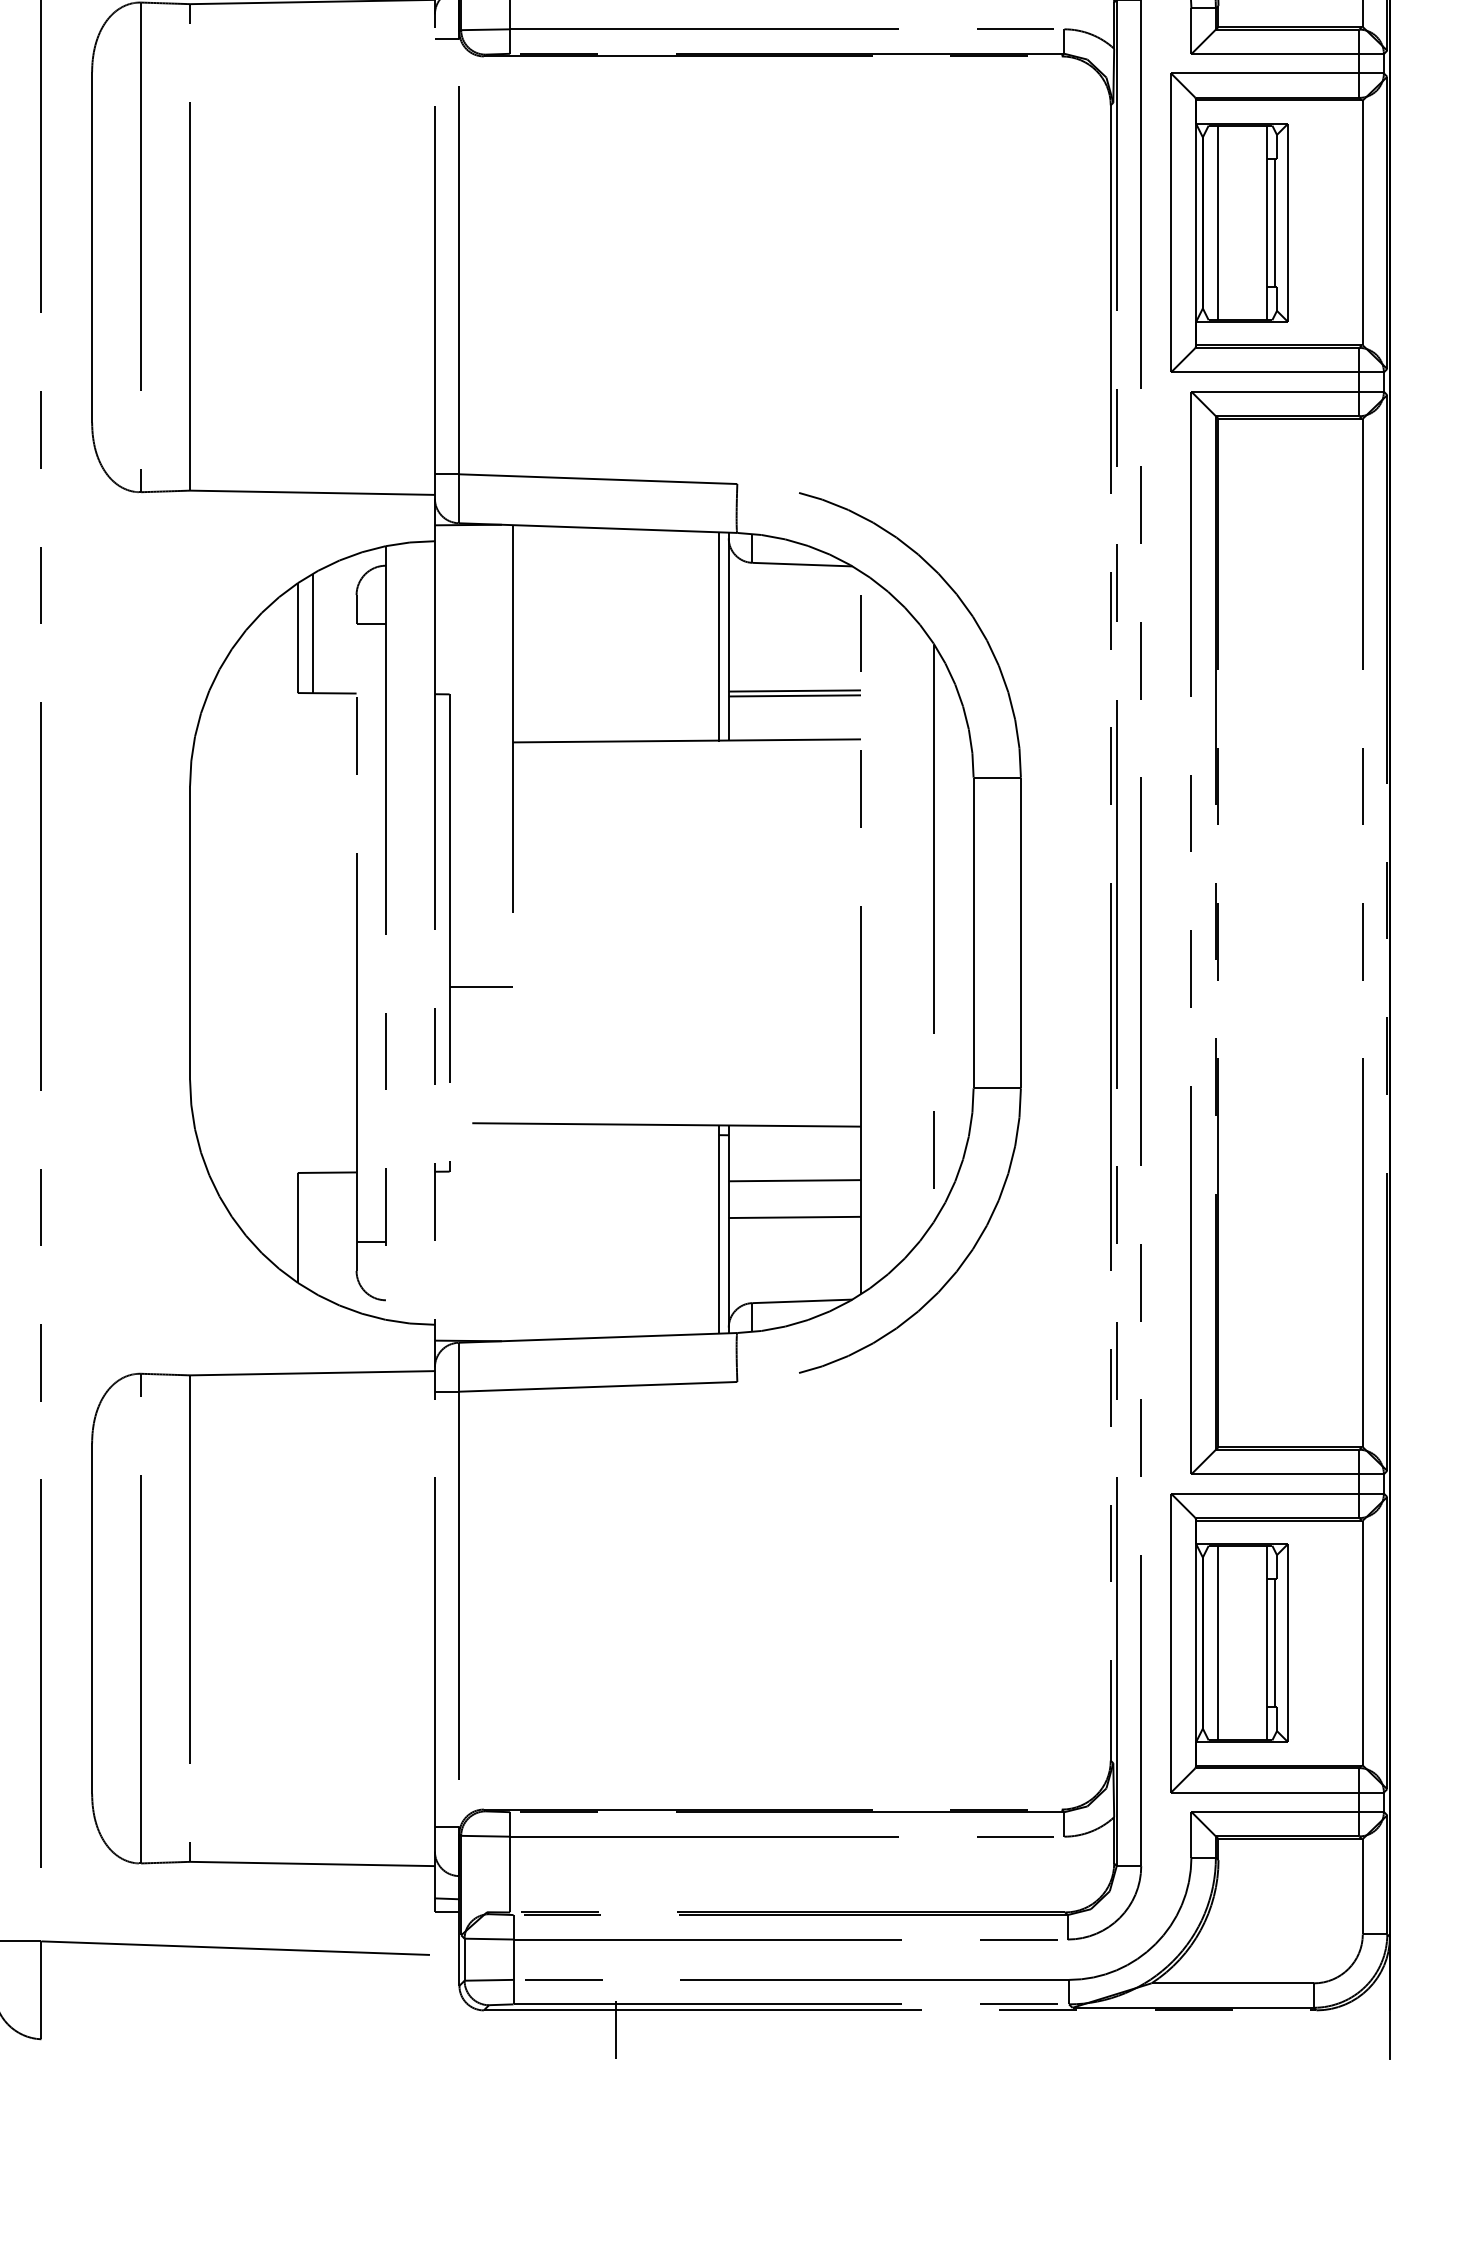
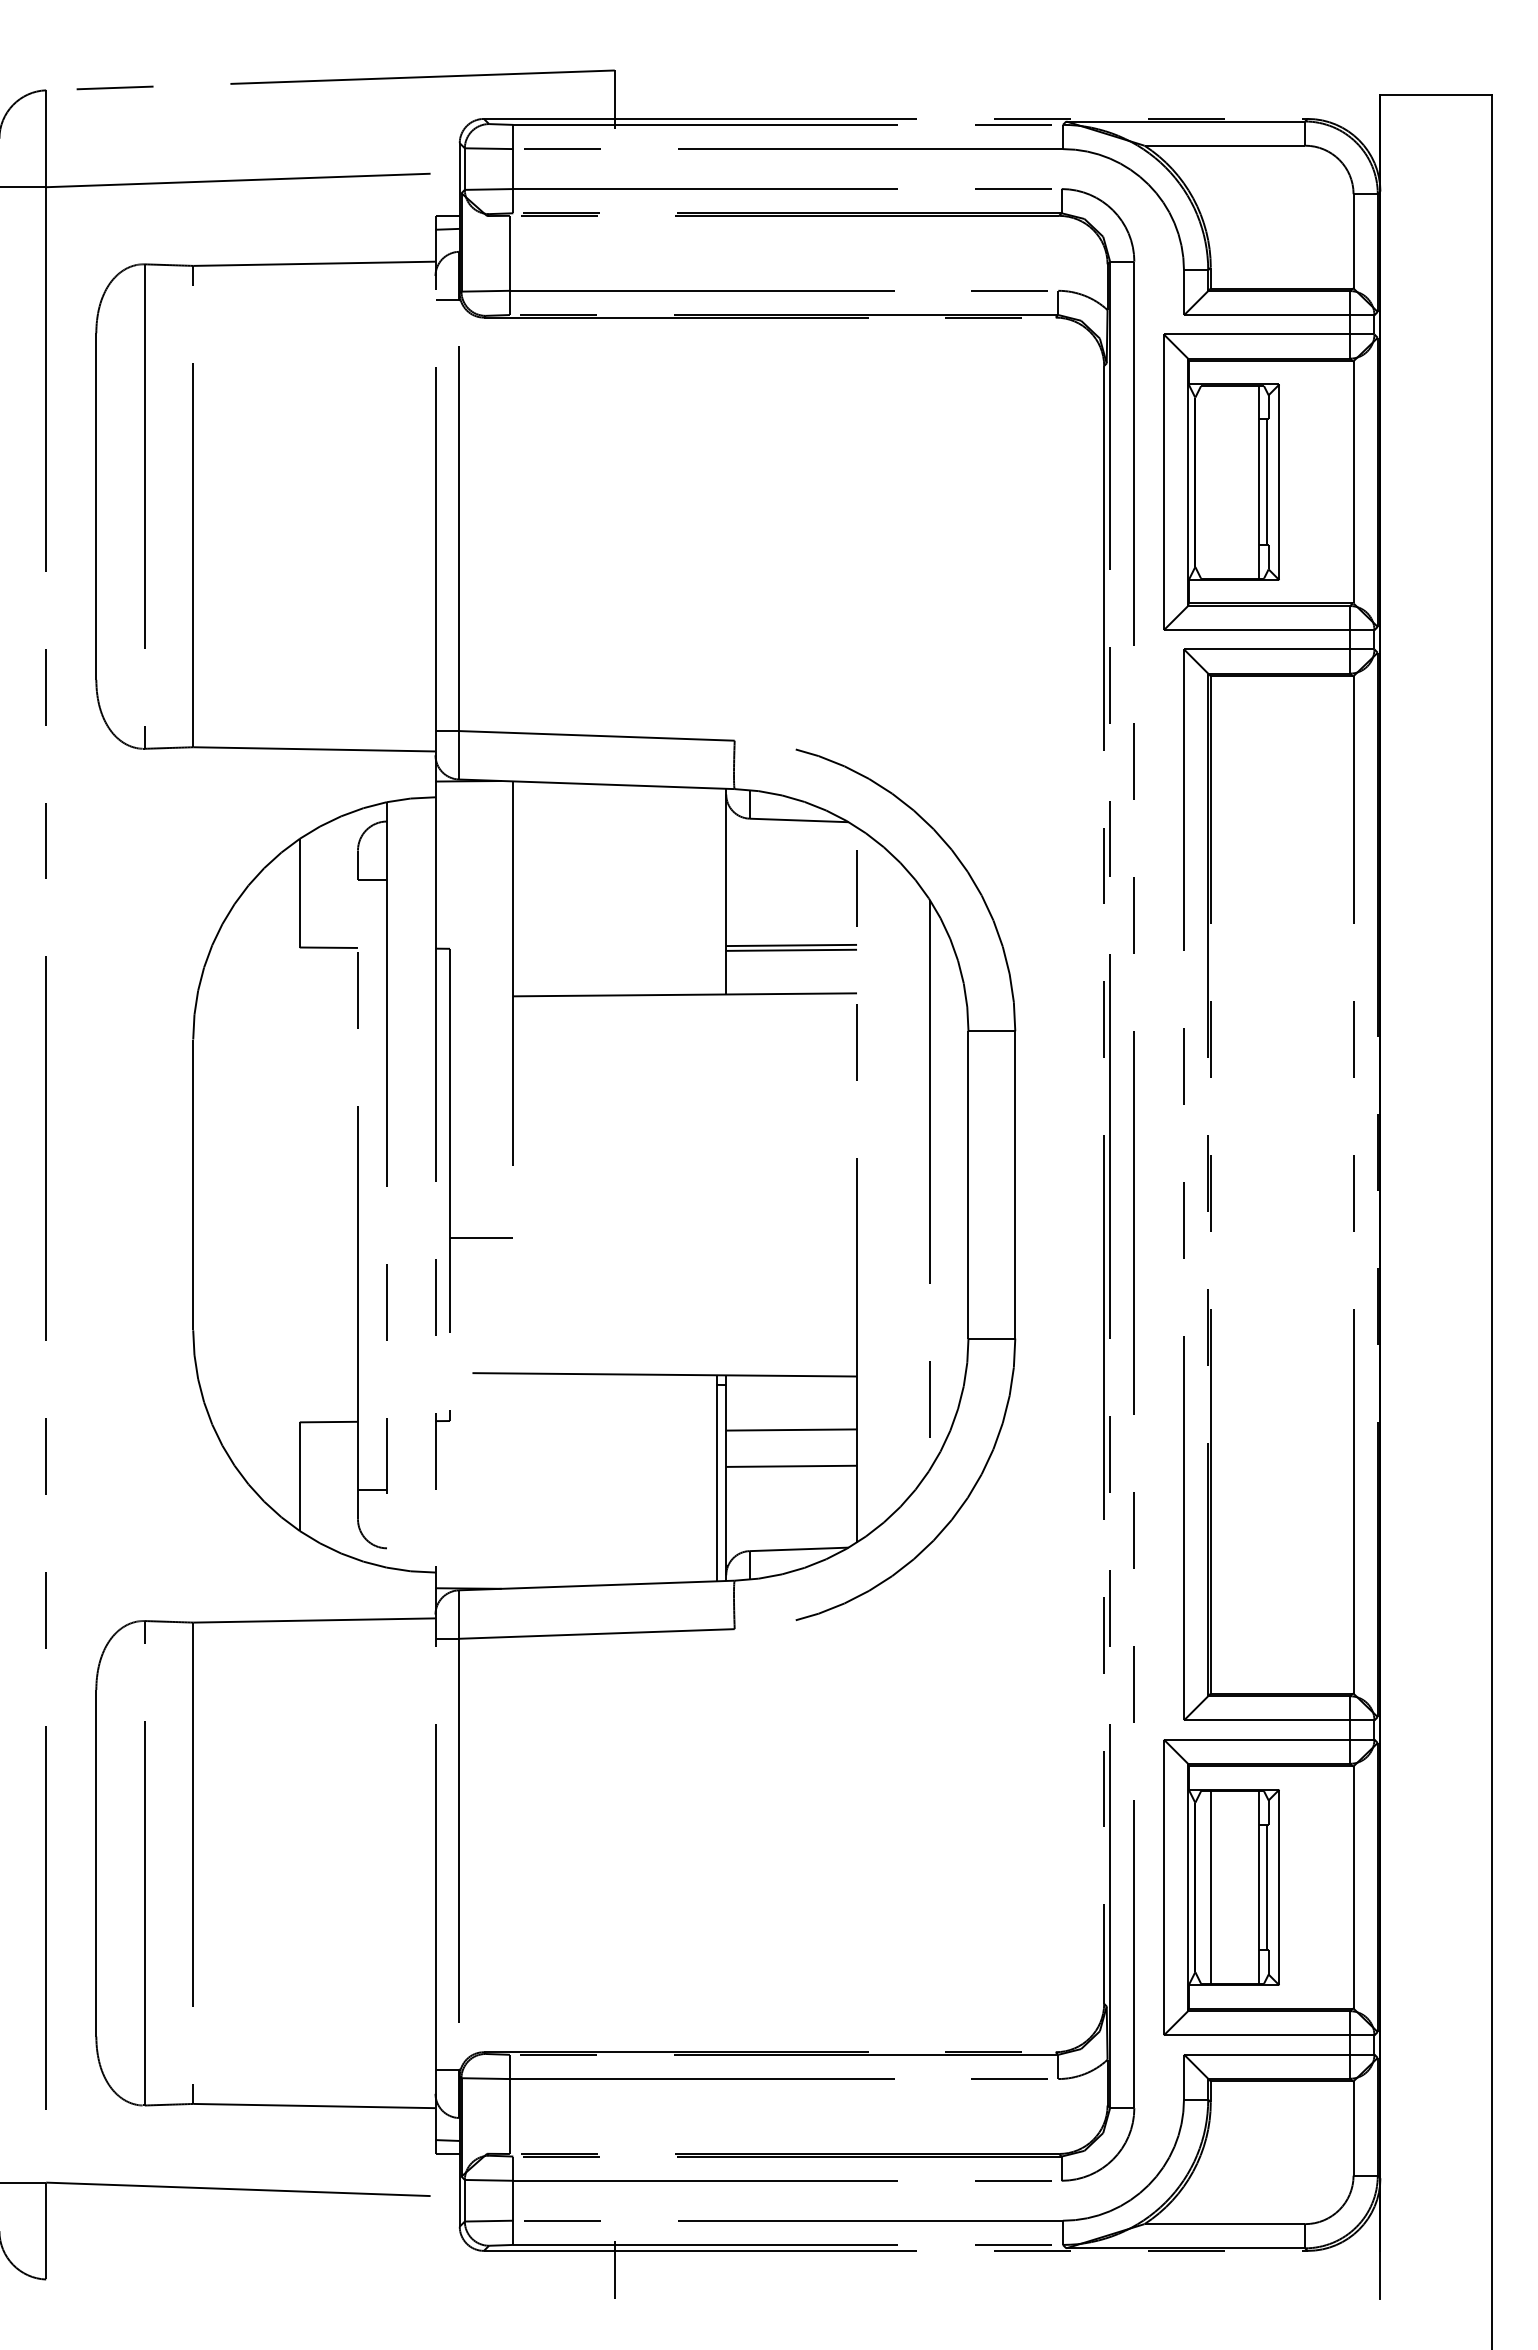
line: (1218, 223) -> (1210, 482), removed
line: (312, 633) -> (314, 888), removed
line: (718, 636) -> (716, 891), removed

